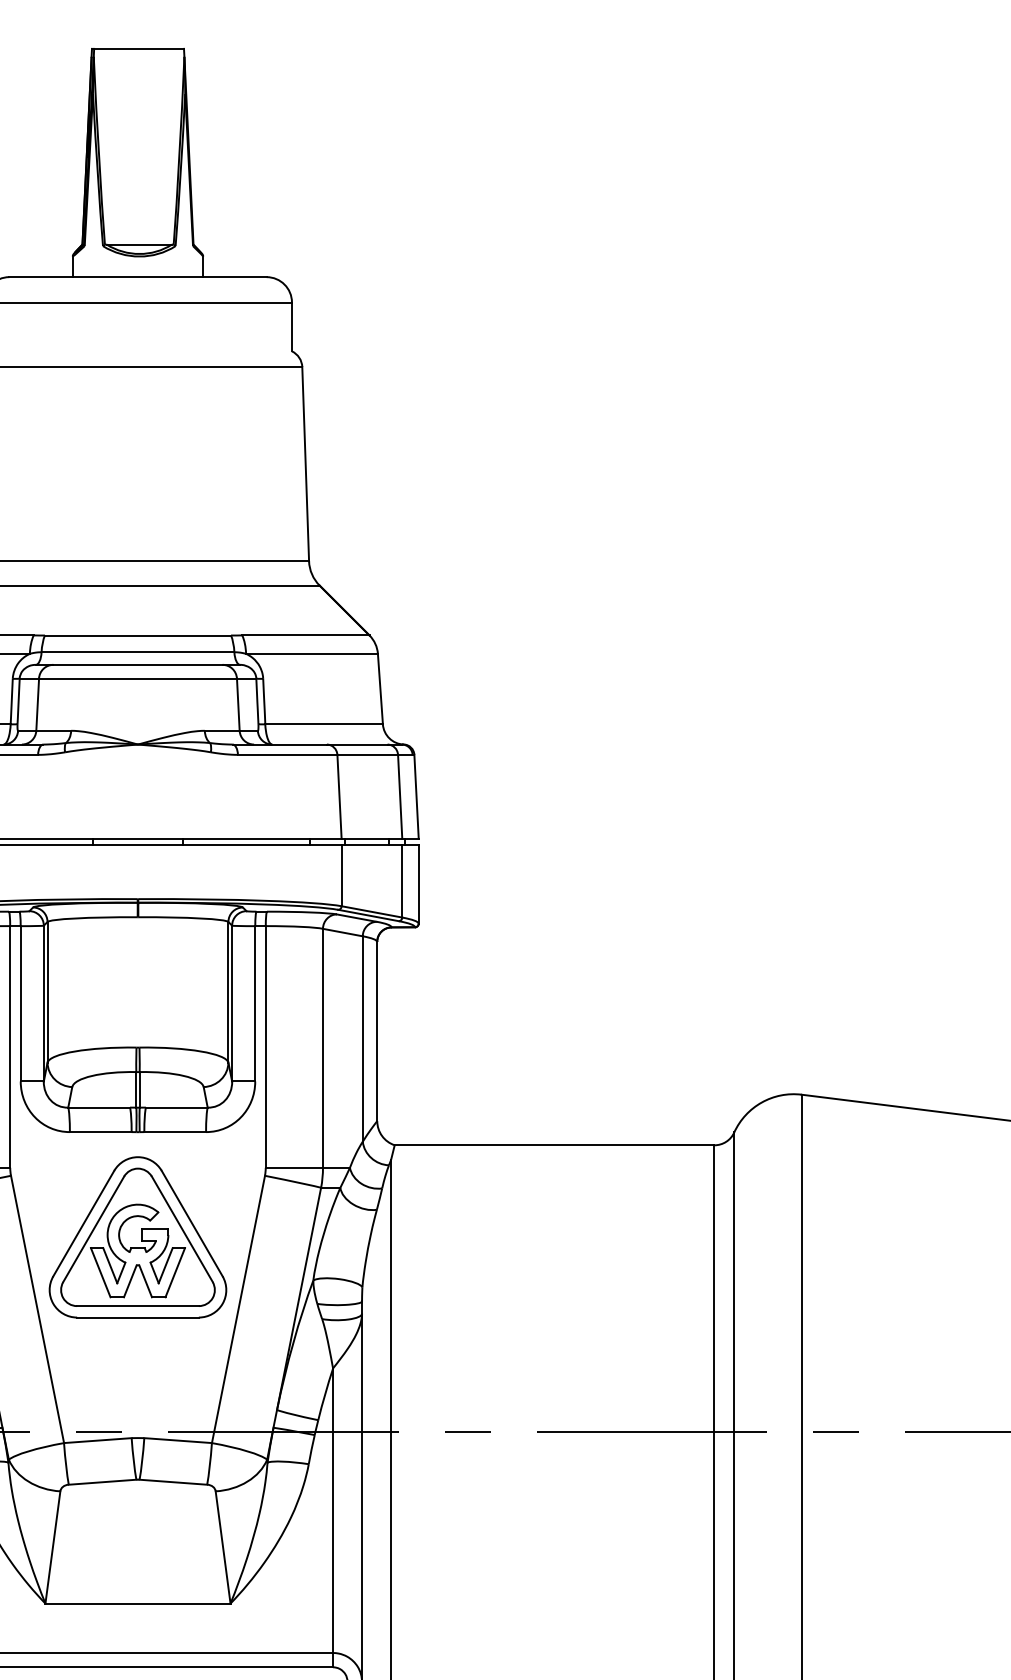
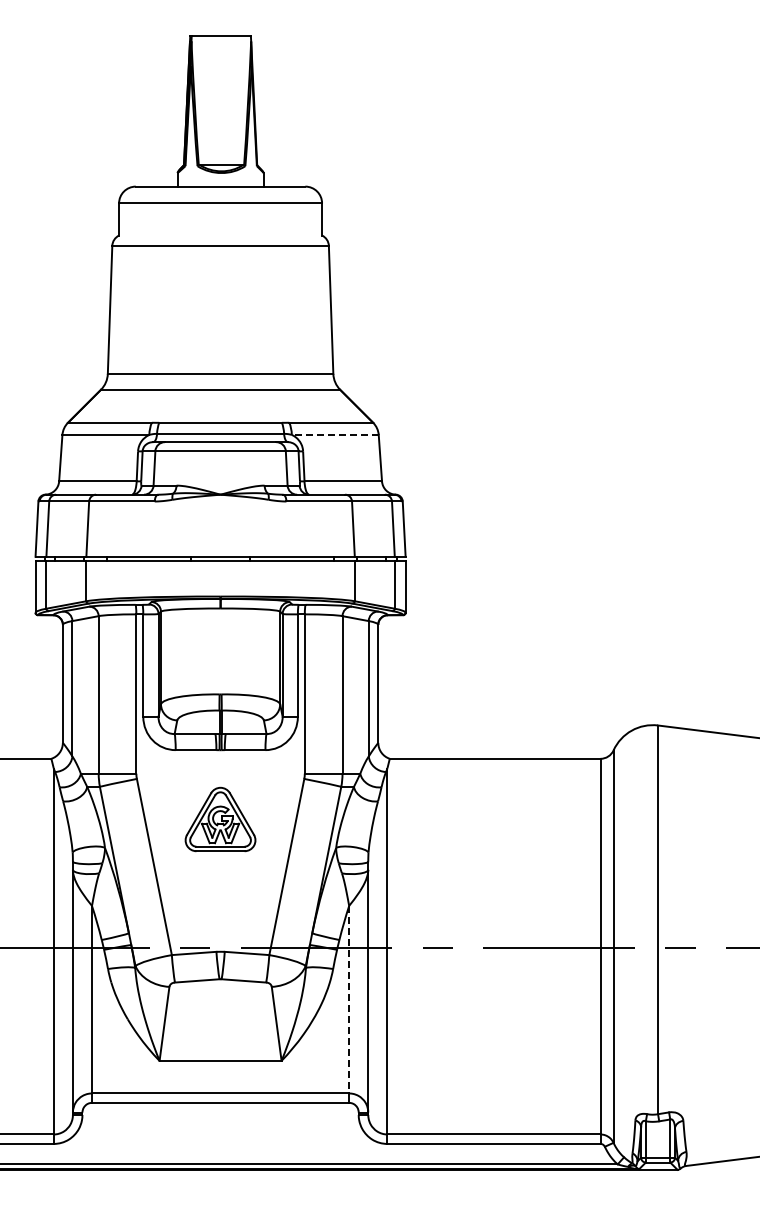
line: (310, 653) -> (334, 434), solid -> dashed
part: (137, 1237) -> (220, 819), size x0.6
line: (333, 1510) -> (349, 999), solid -> dashed

